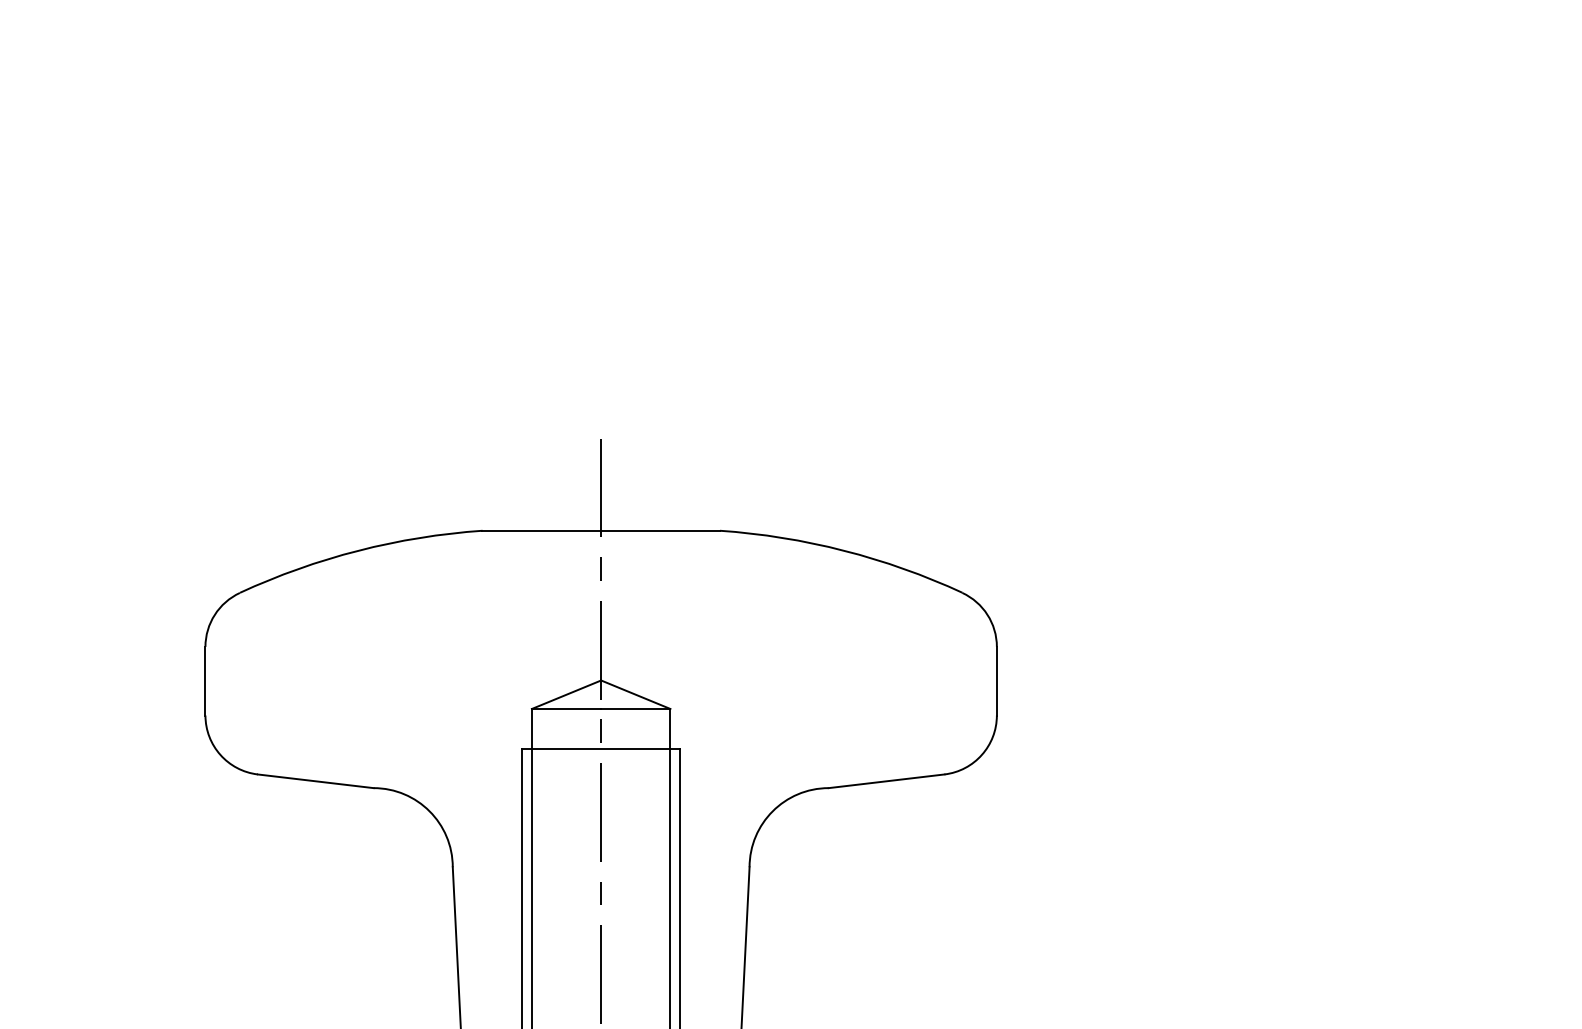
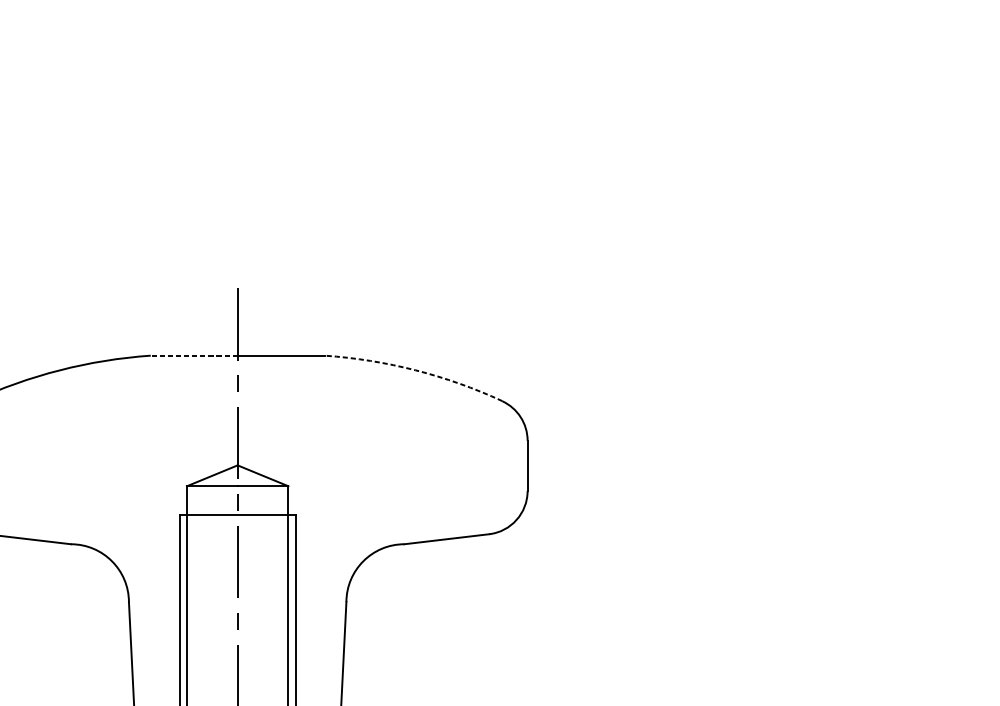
line: (541, 530) -> (193, 355), solid -> dashed
arc: (844, 550) -> (415, 370), solid -> dashed

